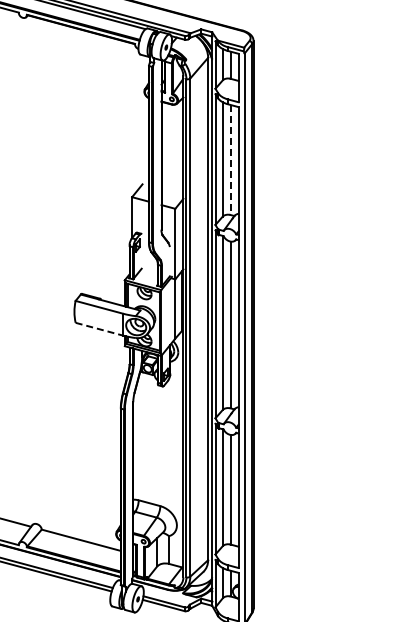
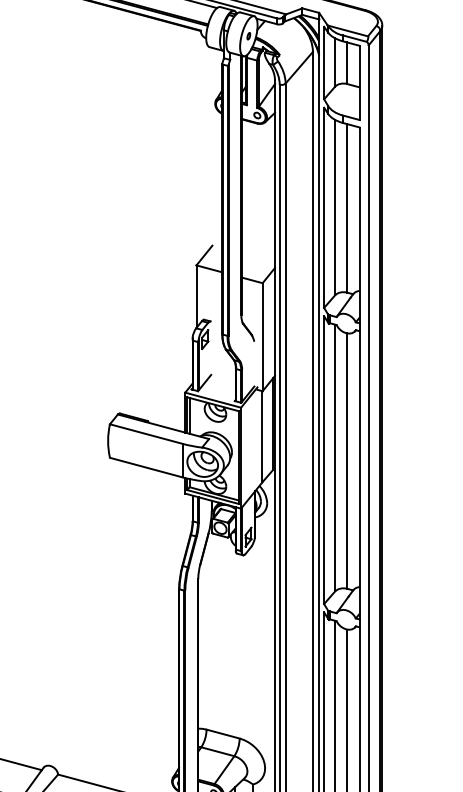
line: (230, 160) -> (347, 209), dashed -> solid
line: (99, 329) -> (146, 468), dashed -> solid

